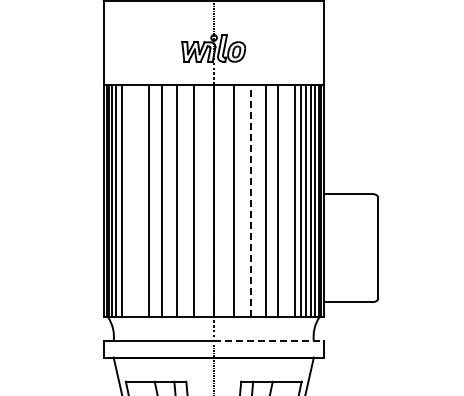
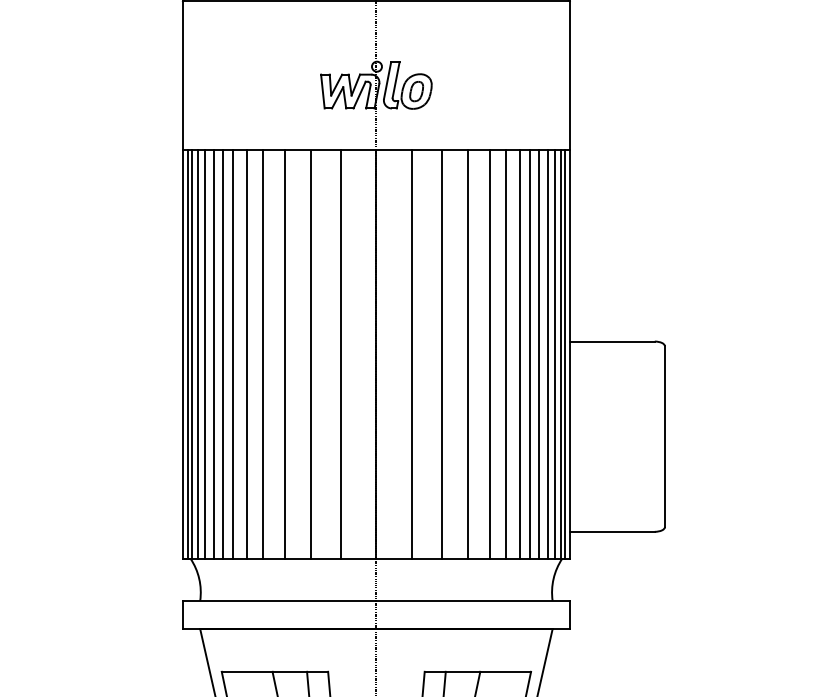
line: (126, 201) -> (222, 354), added
line: (132, 201) -> (233, 354), added
line: (140, 201) -> (247, 354), added
line: (250, 201) -> (441, 354), dashed -> solid
line: (287, 201) -> (506, 354), added
line: (268, 341) -> (472, 601), dashed -> solid

